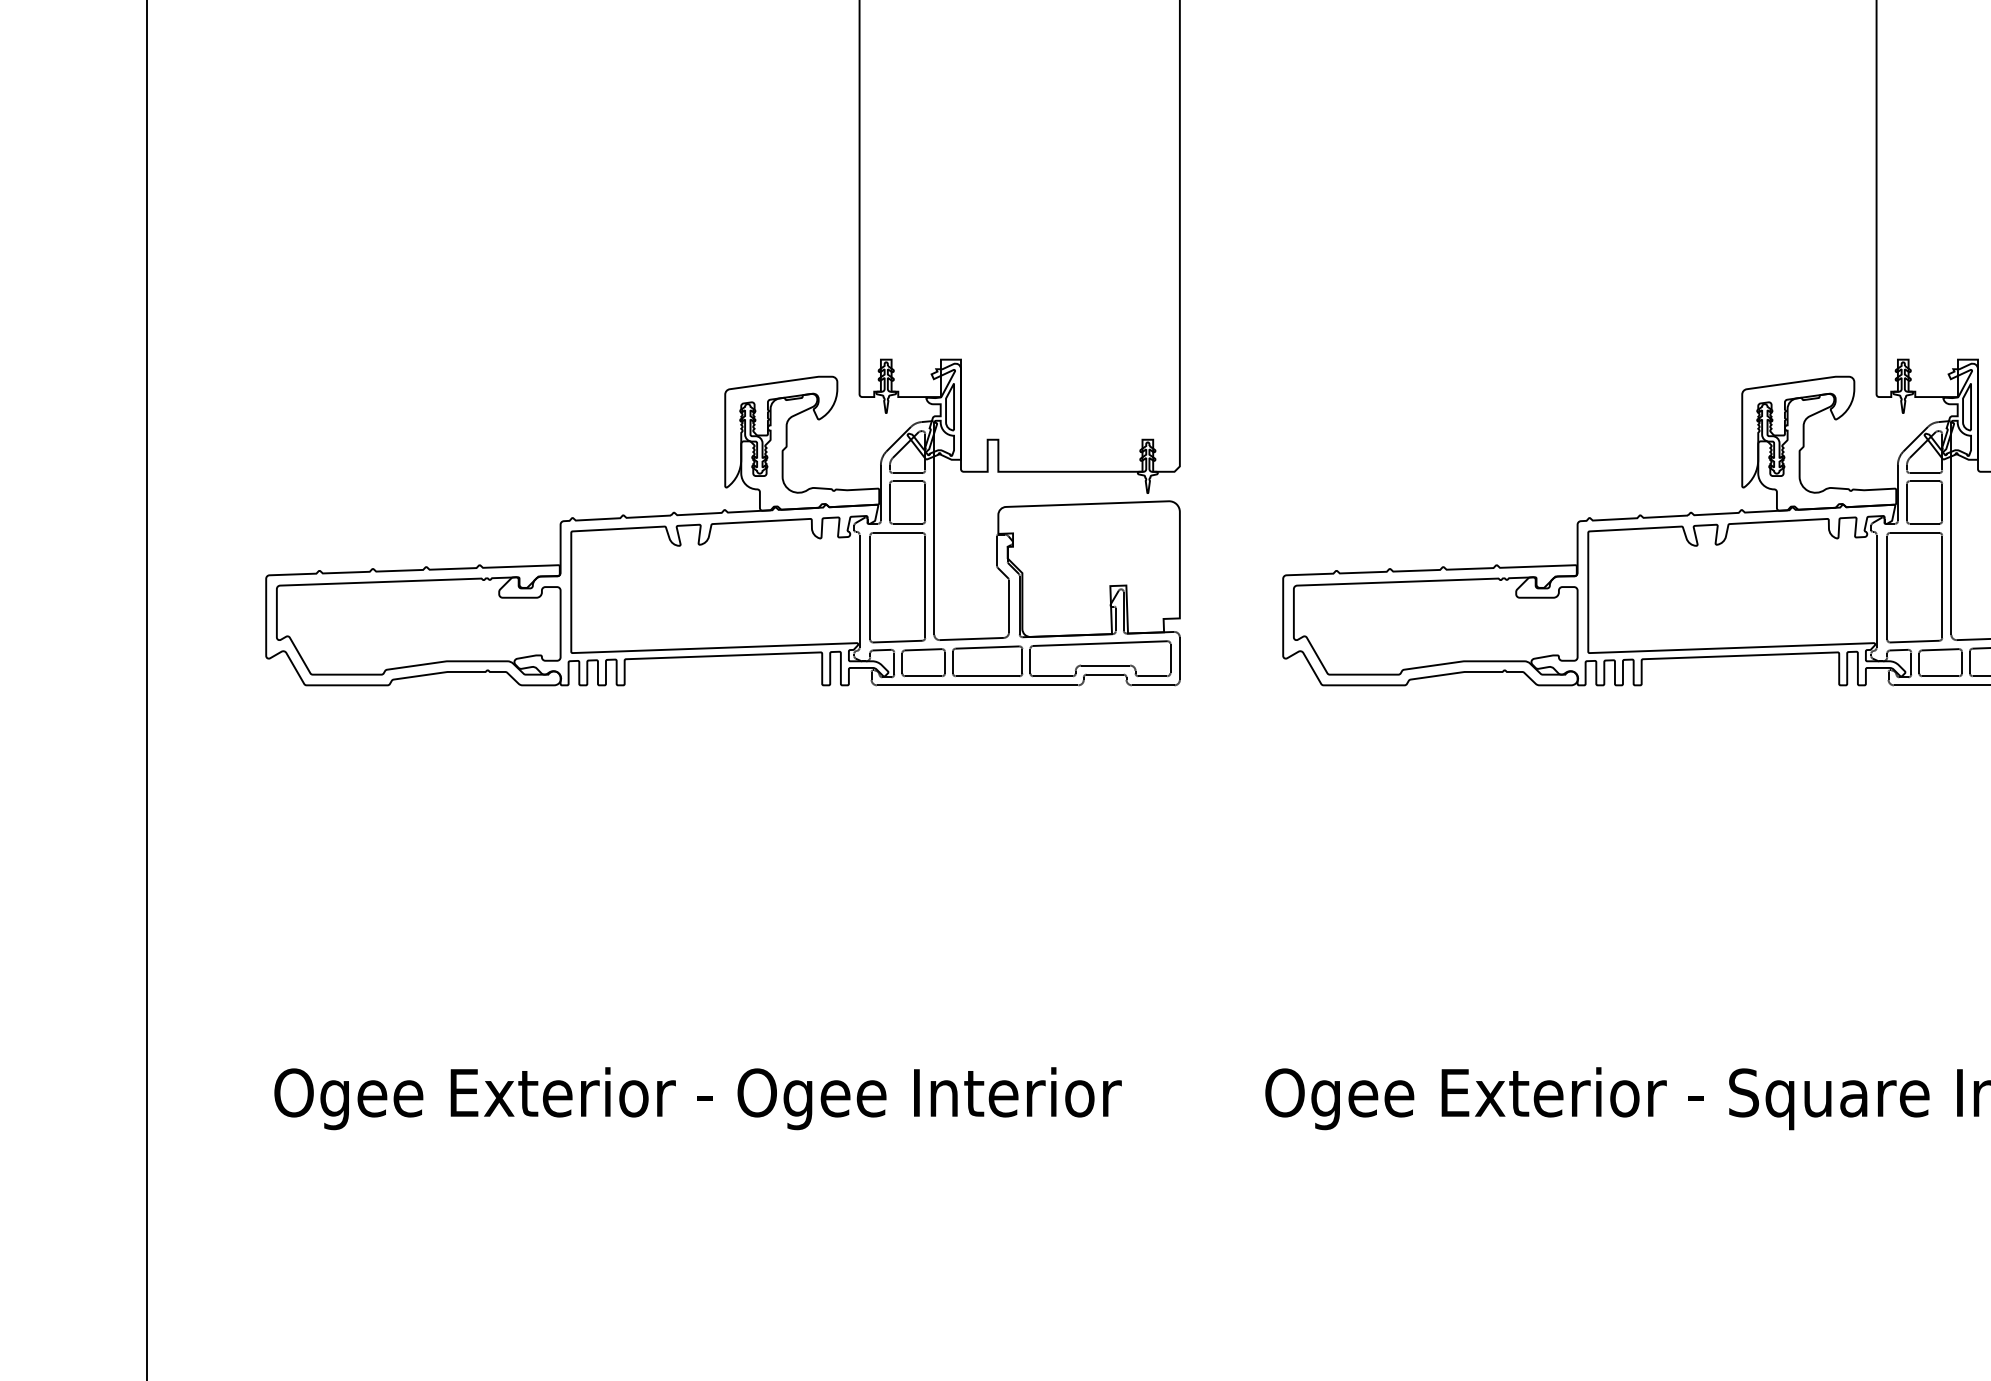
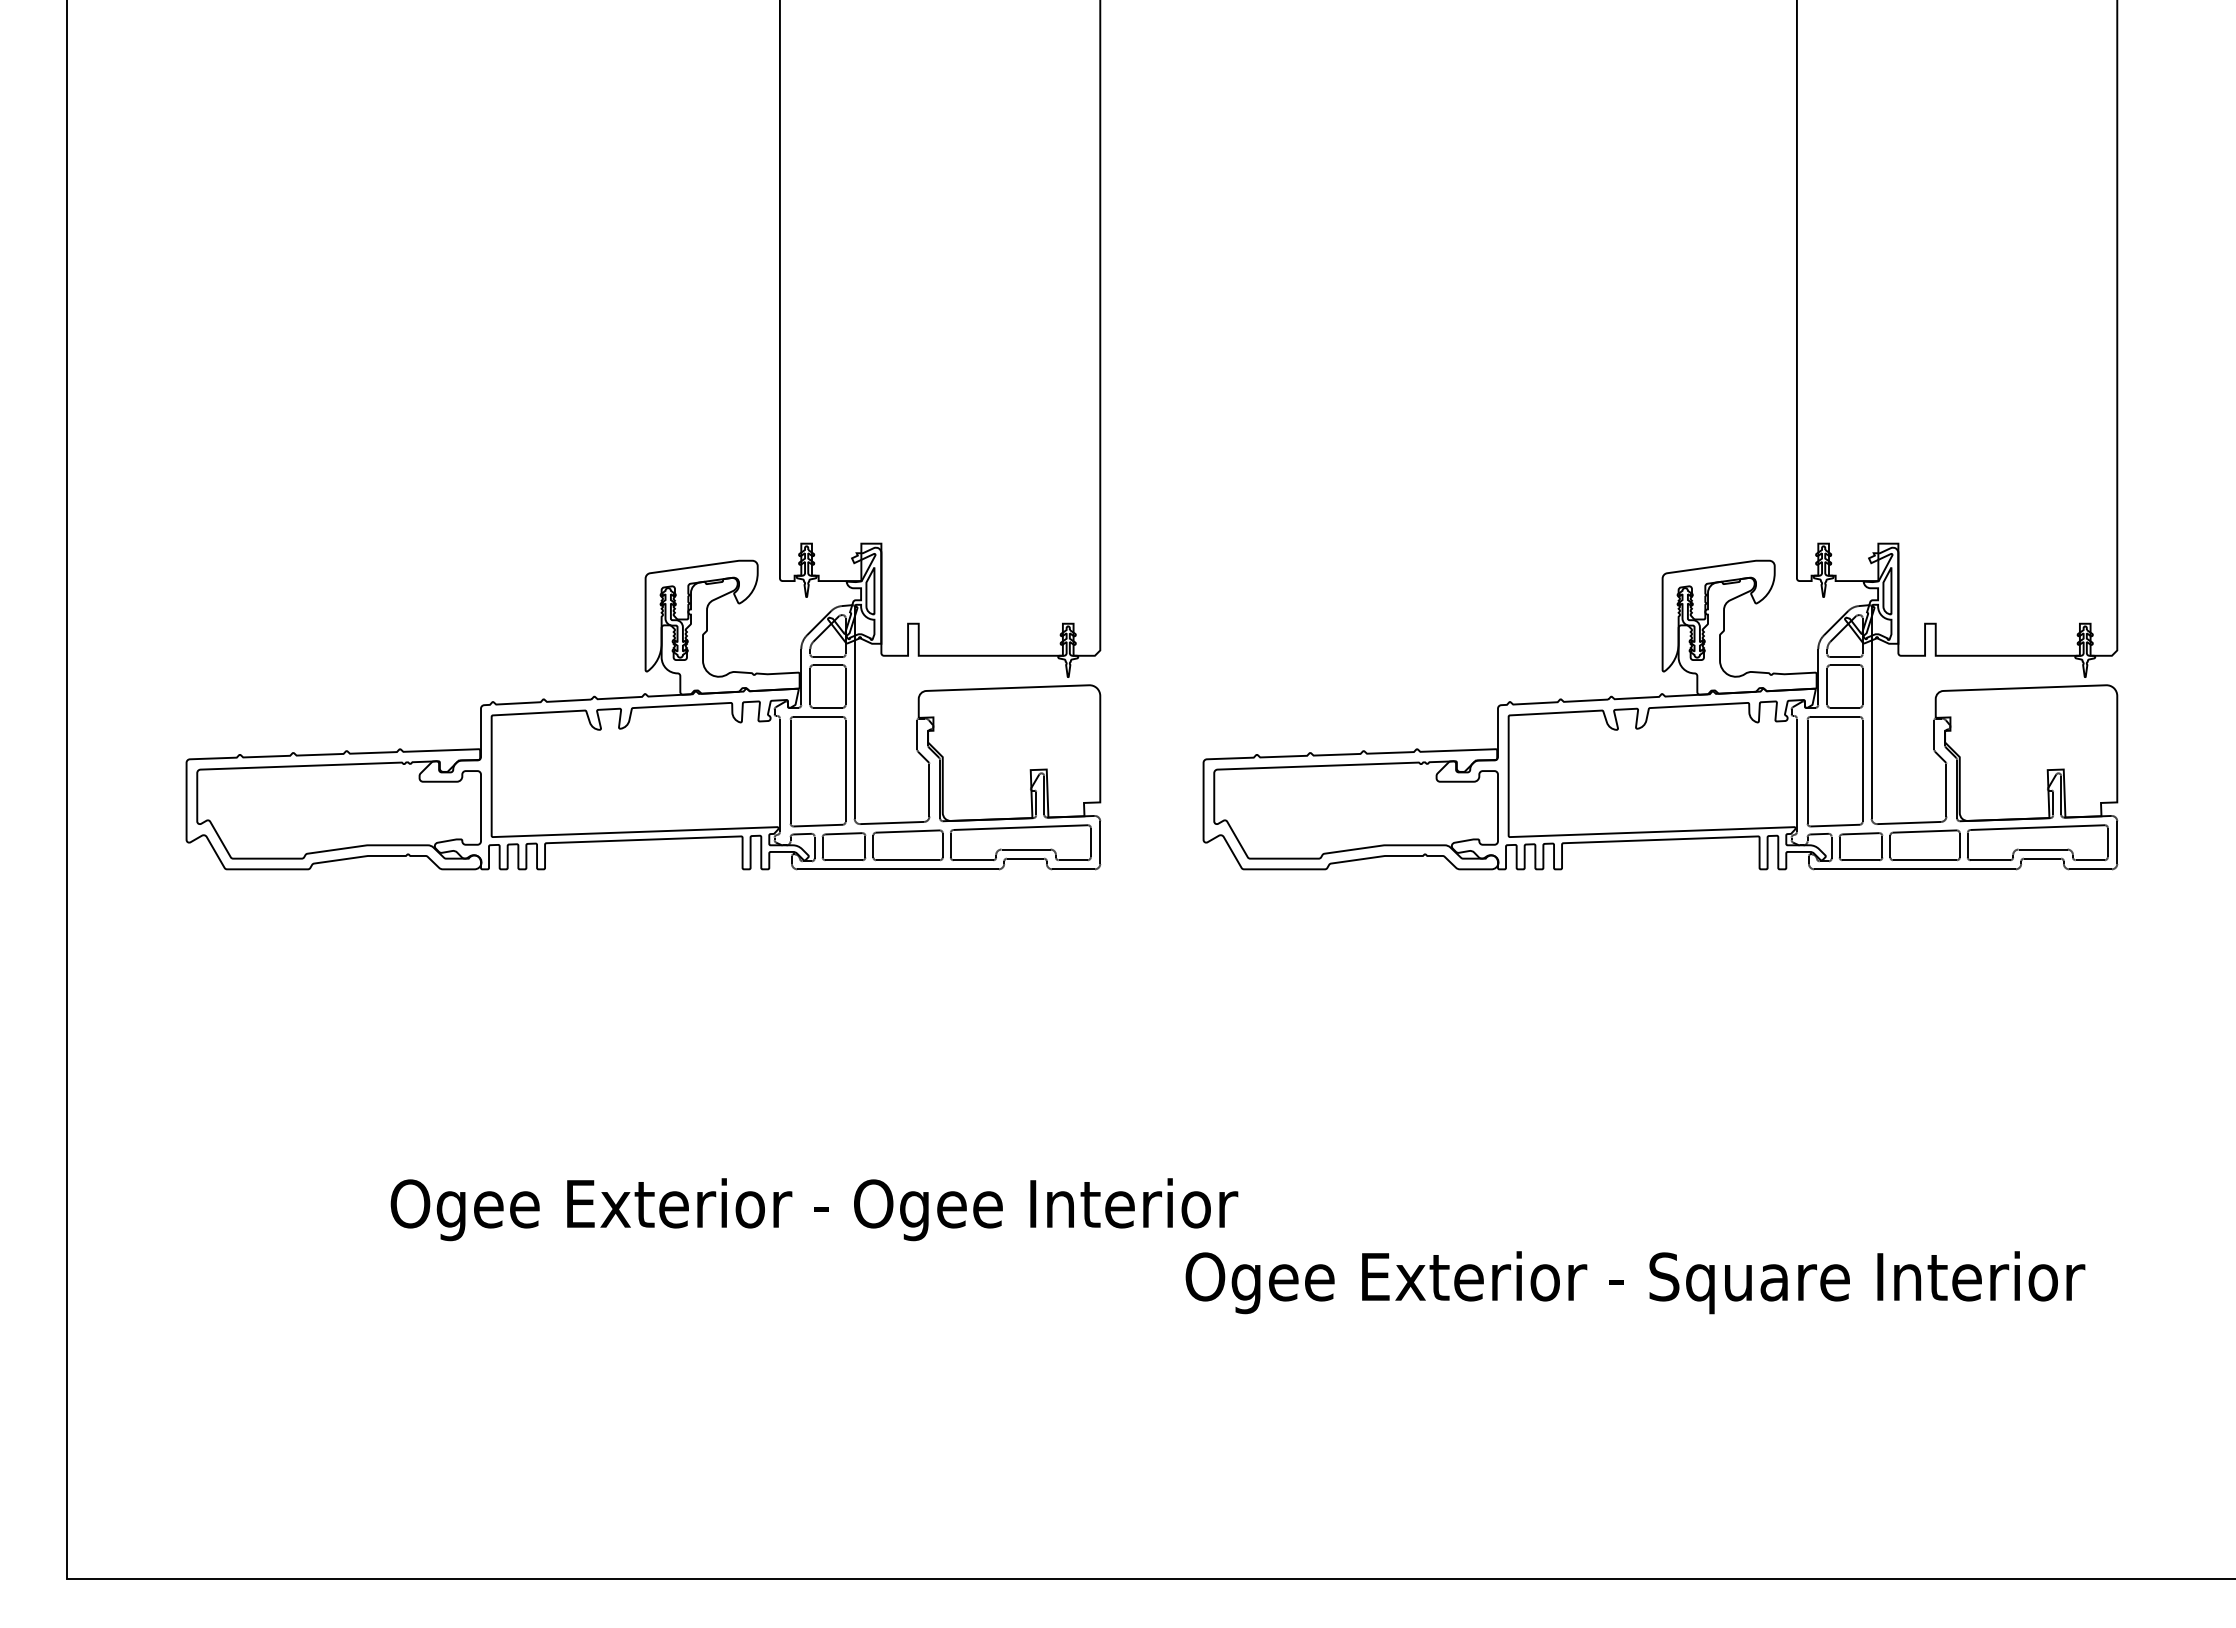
text: (698, 1098) -> (814, 1209), moved

